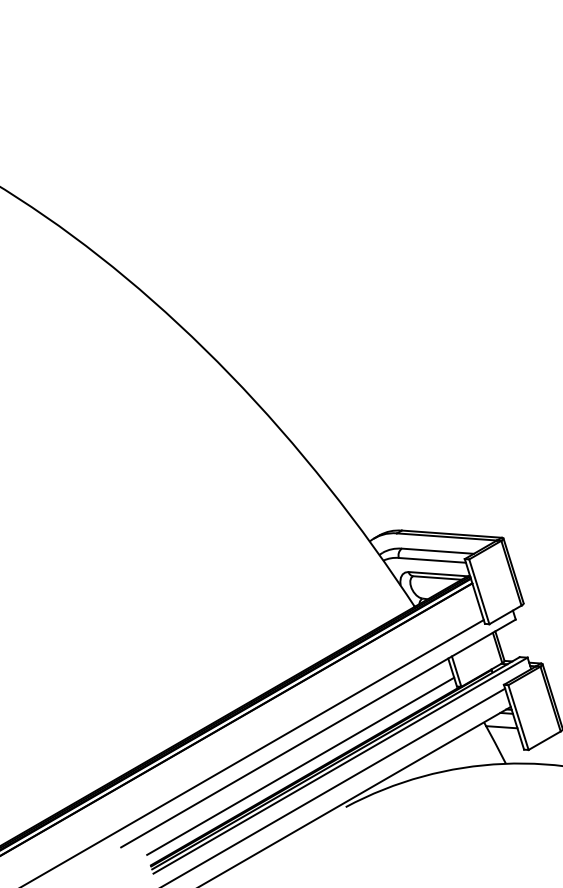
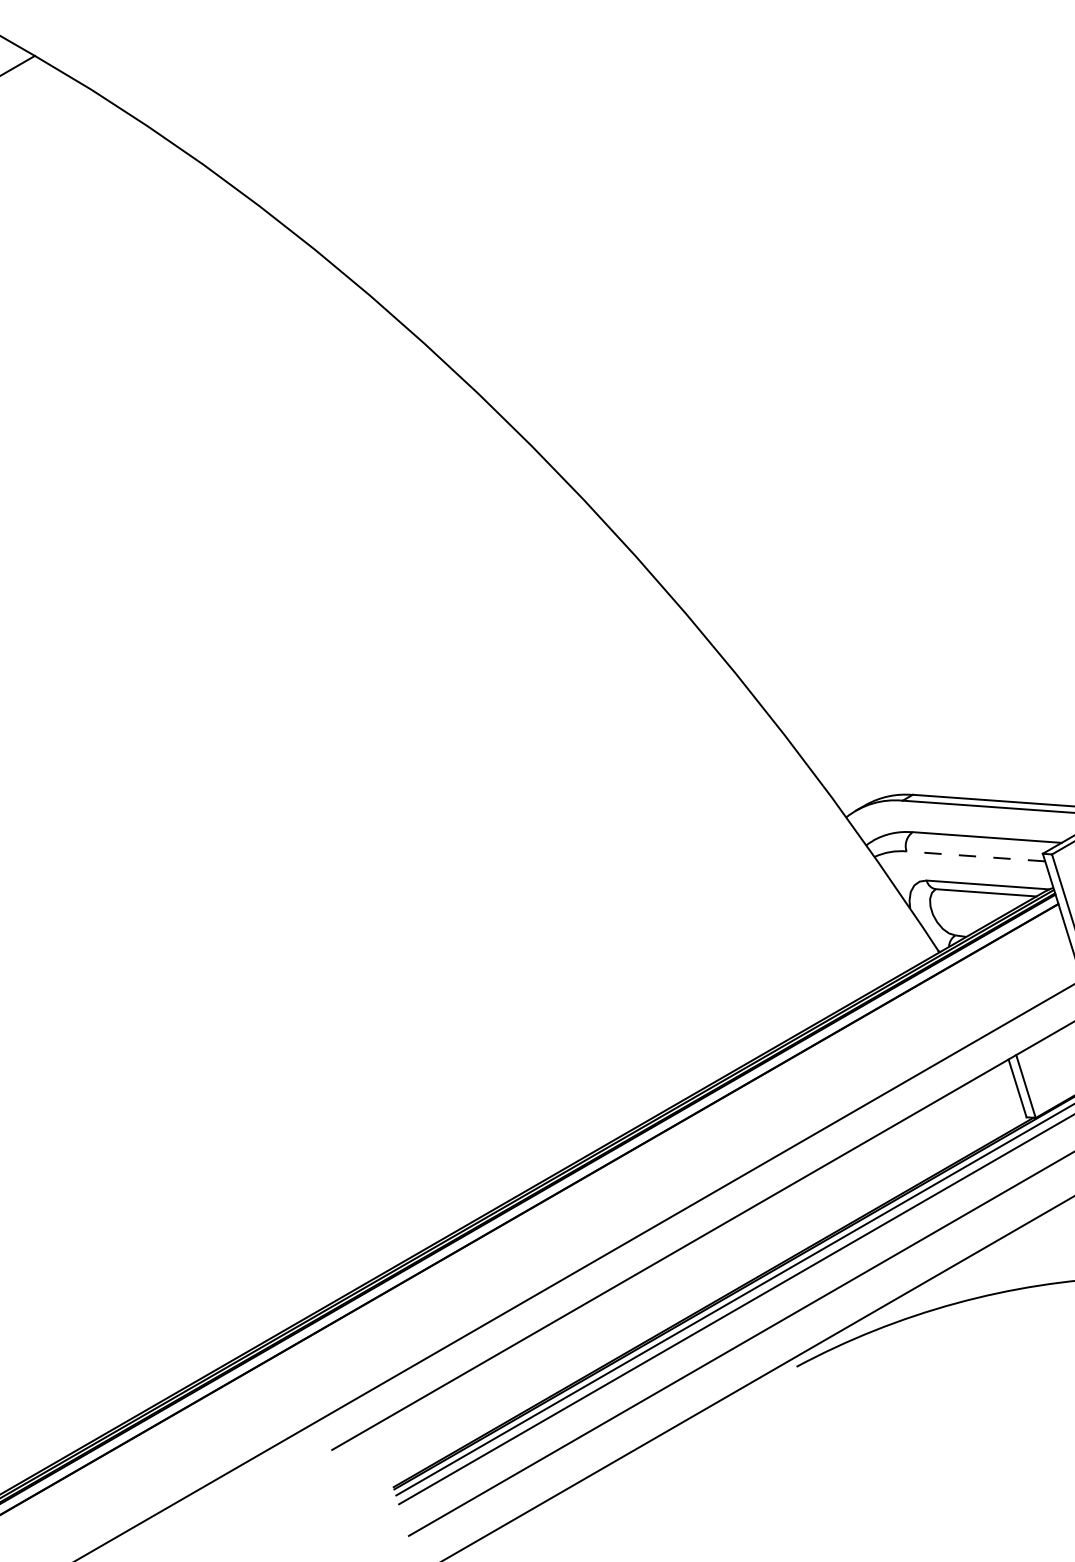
line: (432, 560) -> (976, 856), solid -> dashed
line: (300, 765) -> (703, 1280), removed

